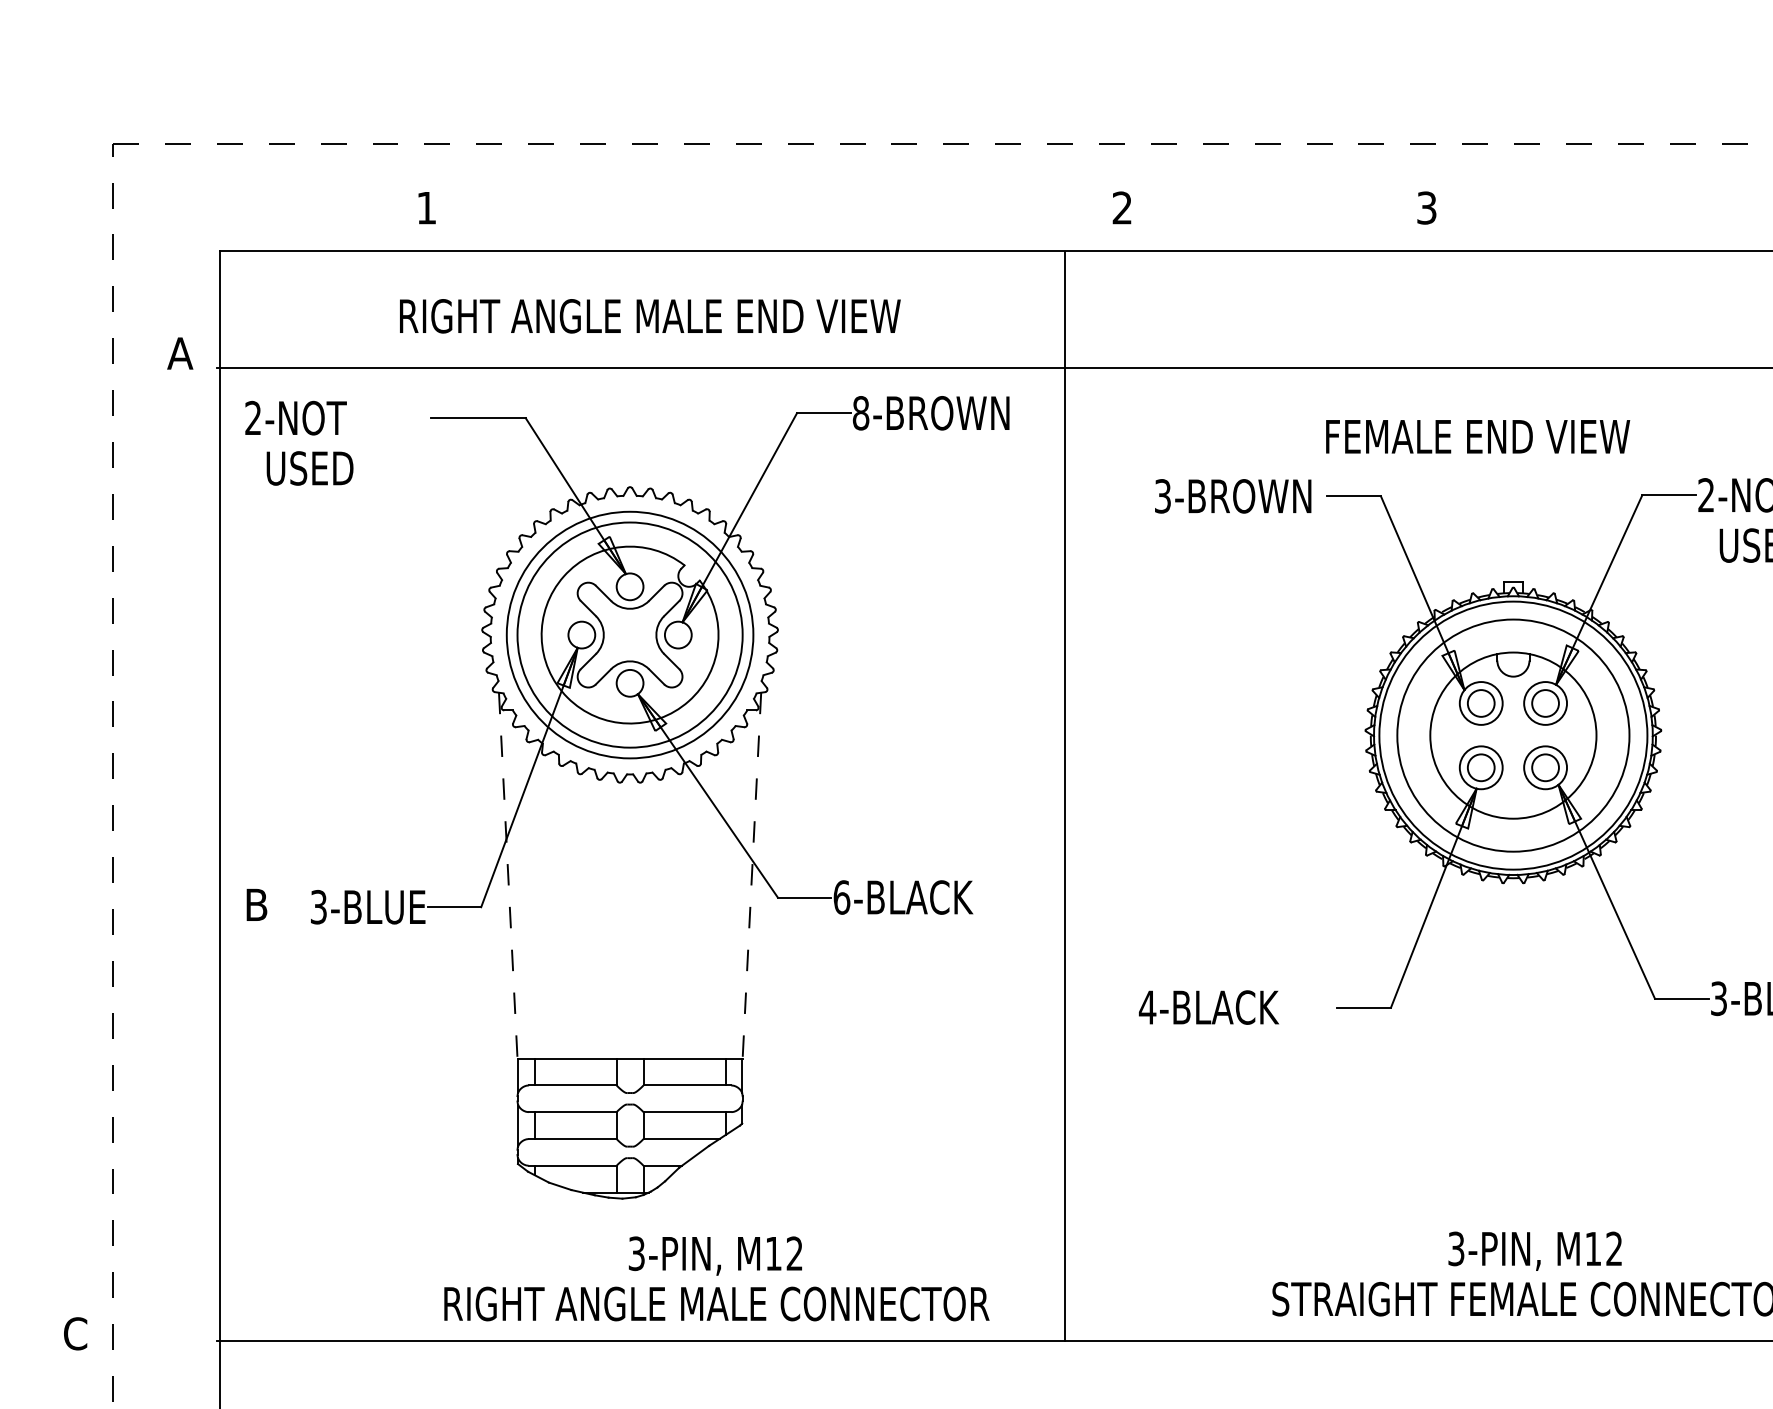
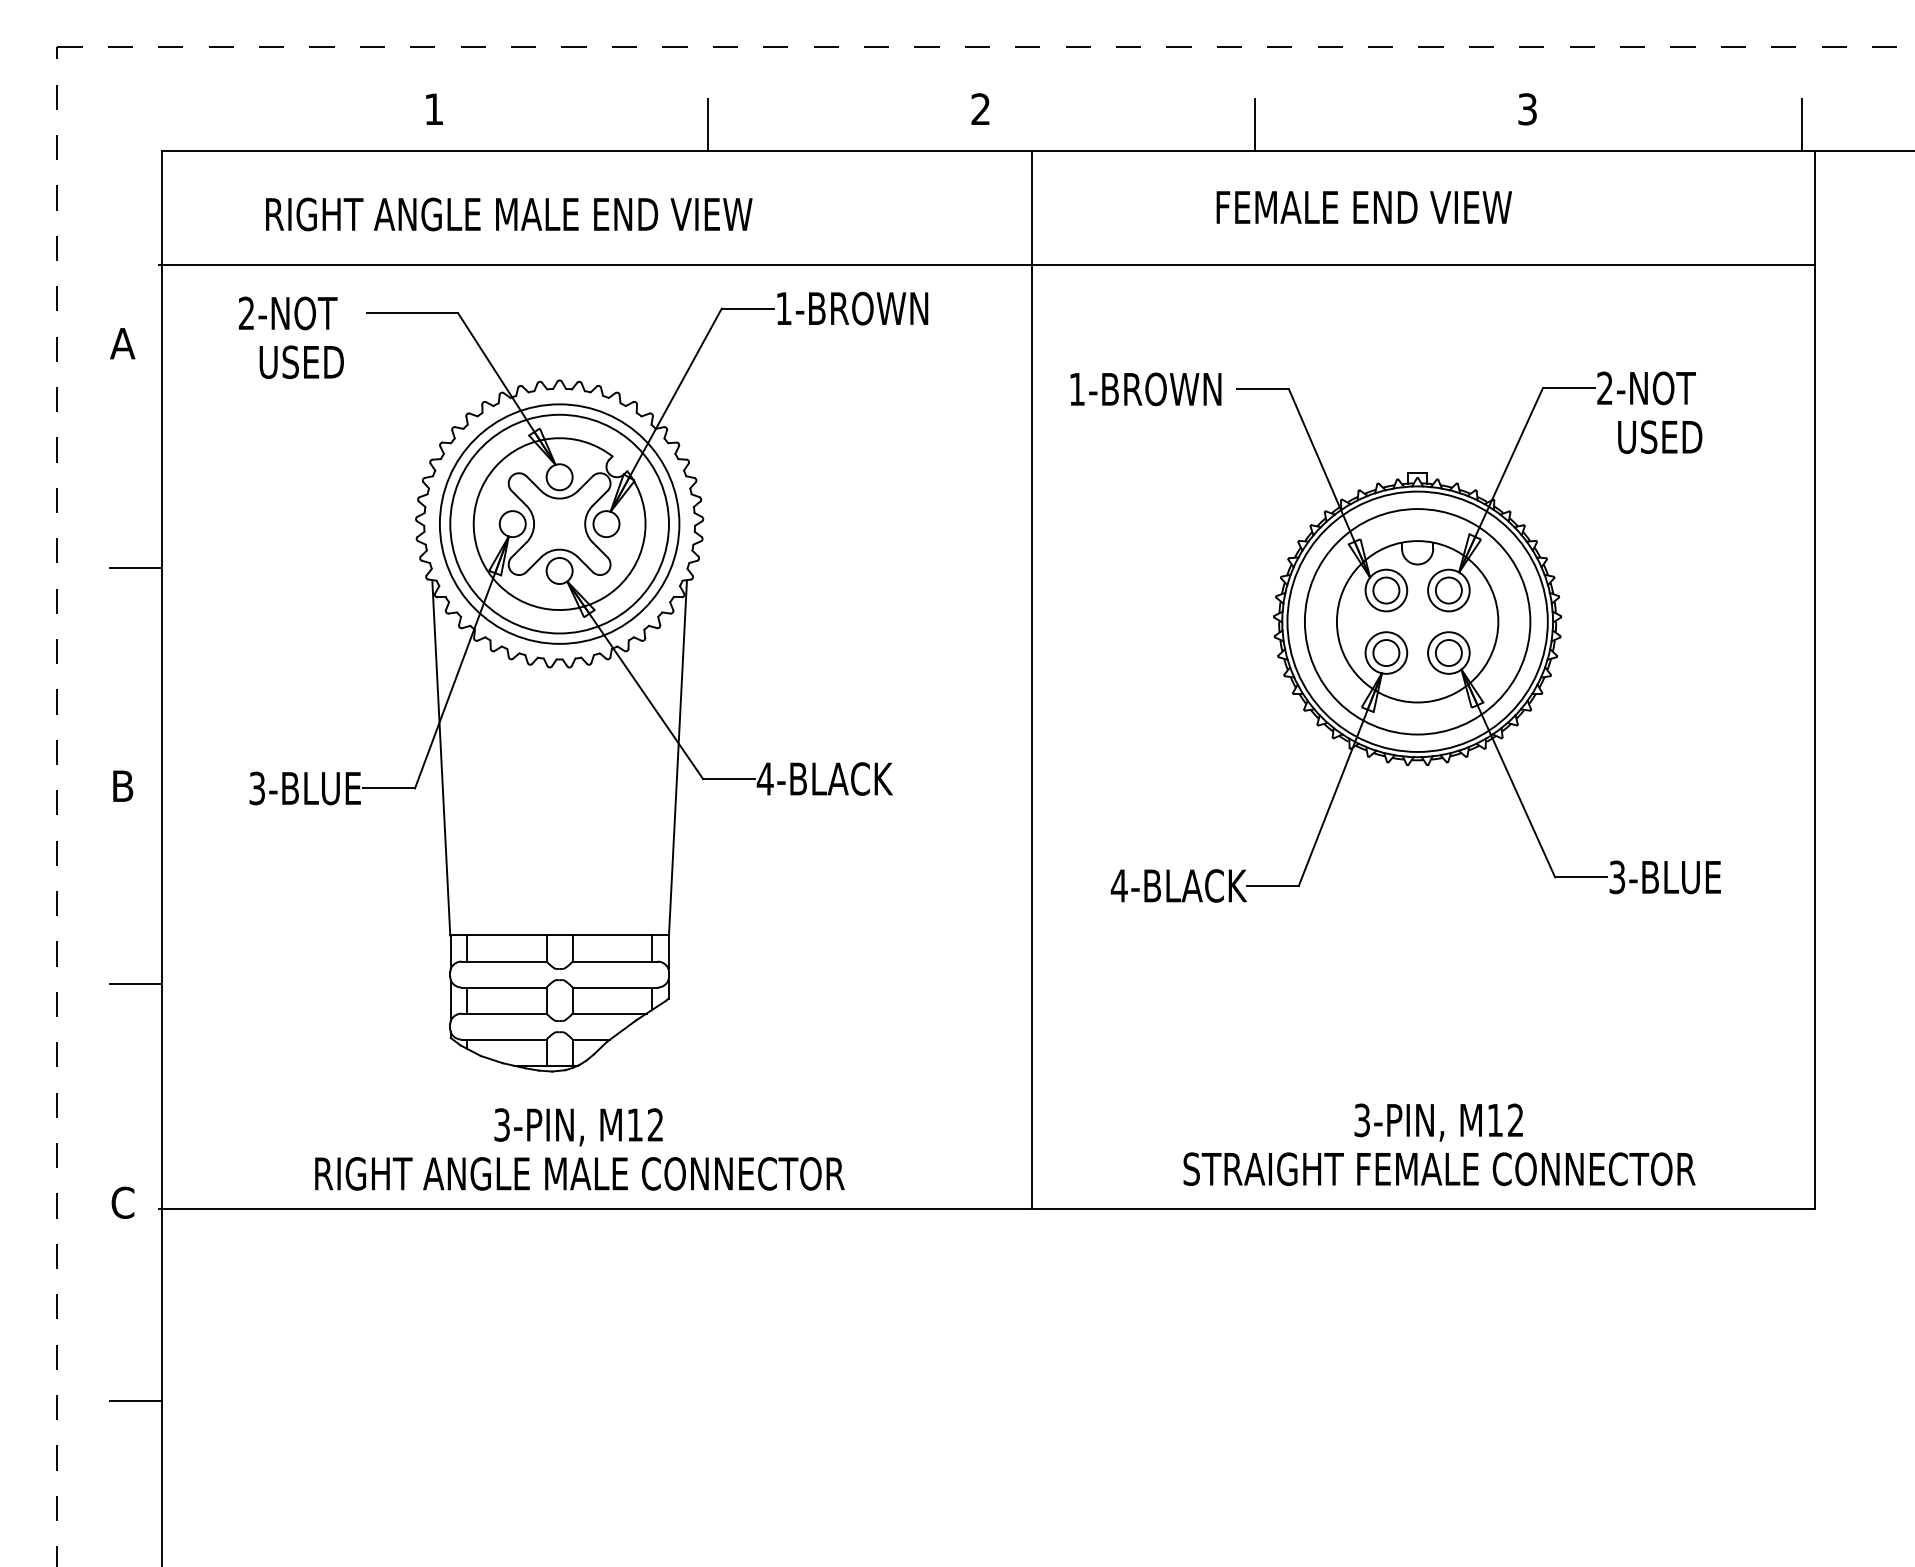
text: (427, 207) -> (434, 108), moved
text: (1122, 207) -> (980, 108), moved
text: (1426, 208) -> (1527, 109), moved
line: (783, 223) -> (708, 124), added
line: (1346, 223) -> (1255, 124), added
text: (650, 316) -> (509, 214), moved
text: (180, 353) -> (122, 343), moved
text: (860, 413) -> (783, 308), 8-BROWN -> 1-BROWN
text: (1477, 436) -> (1363, 207), moved
text: (299, 442) -> (291, 337), moved
text: (1162, 496) -> (1076, 389), 3-BROWN -> 1-BROWN
line: (193, 679) -> (135, 567), added
line: (1064, 796) -> (1031, 680), moved
line: (508, 875) -> (441, 757), dashed -> solid
line: (751, 875) -> (677, 757), dashed -> solid
text: (840, 896) -> (764, 778), 6-BLACK -> 4-BLACK
text: (257, 904) -> (123, 785), moved
text: (1208, 1007) -> (1178, 885), moved
line: (193, 1109) -> (135, 984), added
text: (716, 1278) -> (579, 1149), moved
text: (75, 1333) -> (122, 1202), moved

